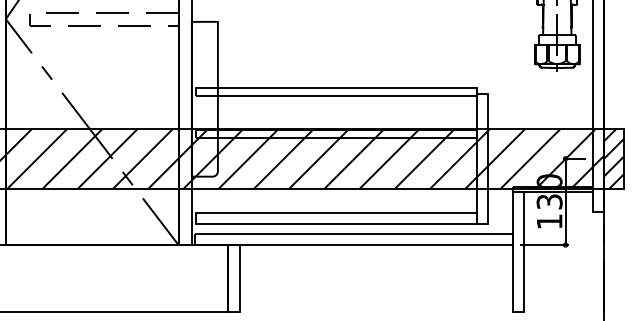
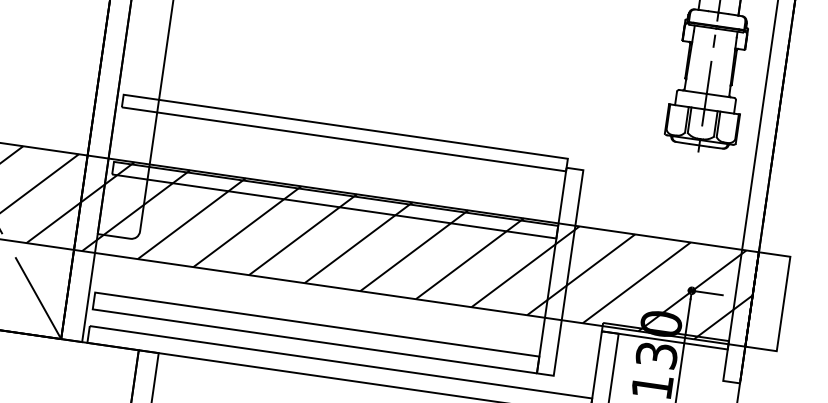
hatch: (613, 158) -> (767, 301), removed

